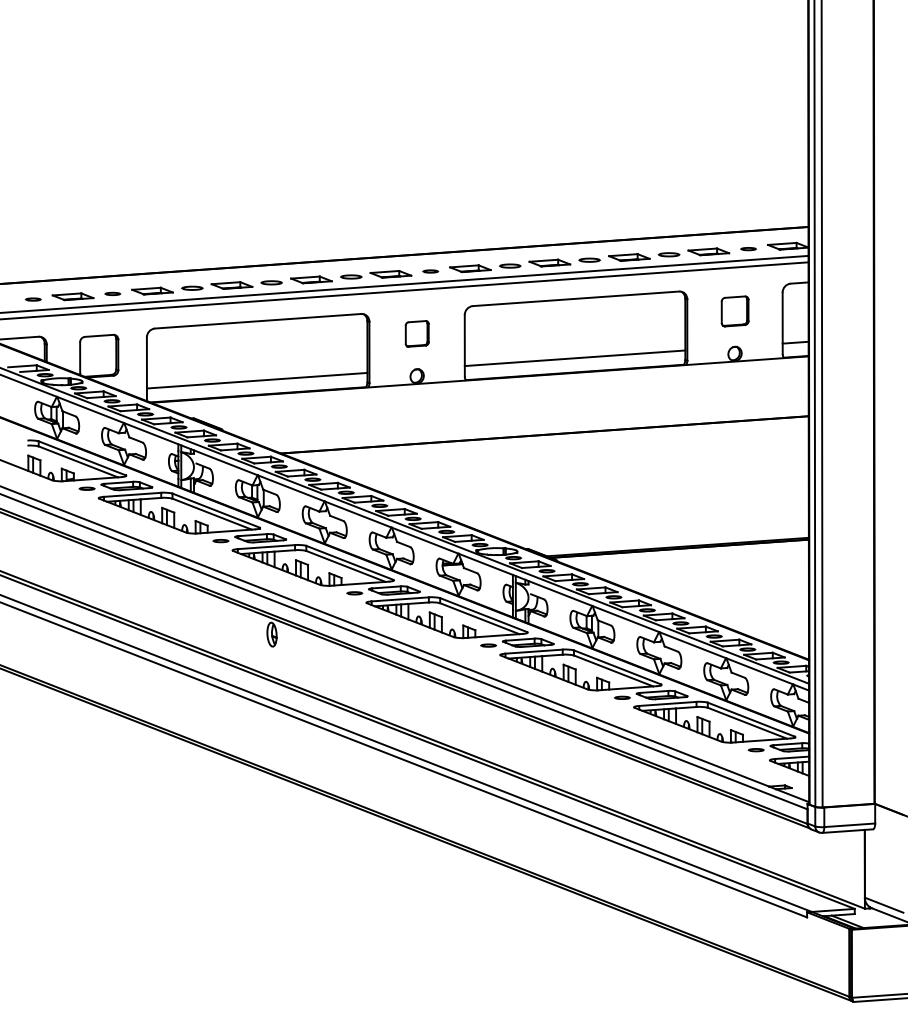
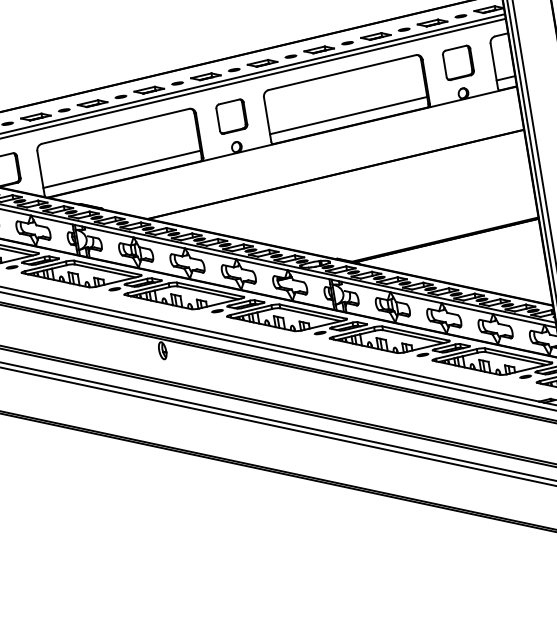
part: (668, 254) -> (403, 29), size x0.71
part: (589, 260) -> (347, 43), size x0.71
part: (509, 265) -> (290, 56), size x0.71
part: (350, 277) -> (177, 83), size x0.71
part: (271, 282) -> (120, 96), size x0.71
part: (191, 288) -> (63, 110), size x0.71
part: (735, 311) -> (458, 62), size x1.43
part: (417, 333) -> (232, 116), size x1.67

